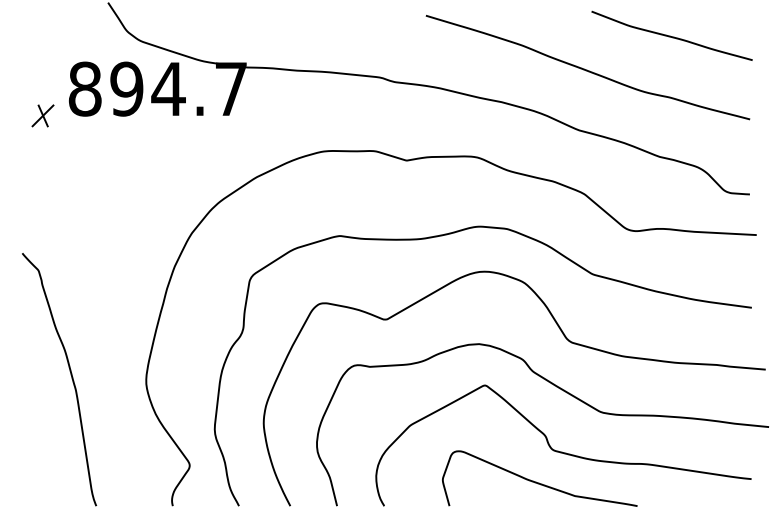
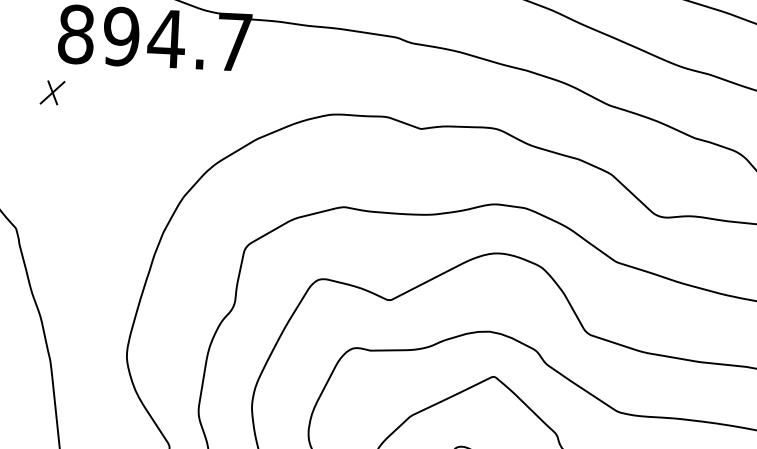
part: (42, 115) -> (52, 92), moved

